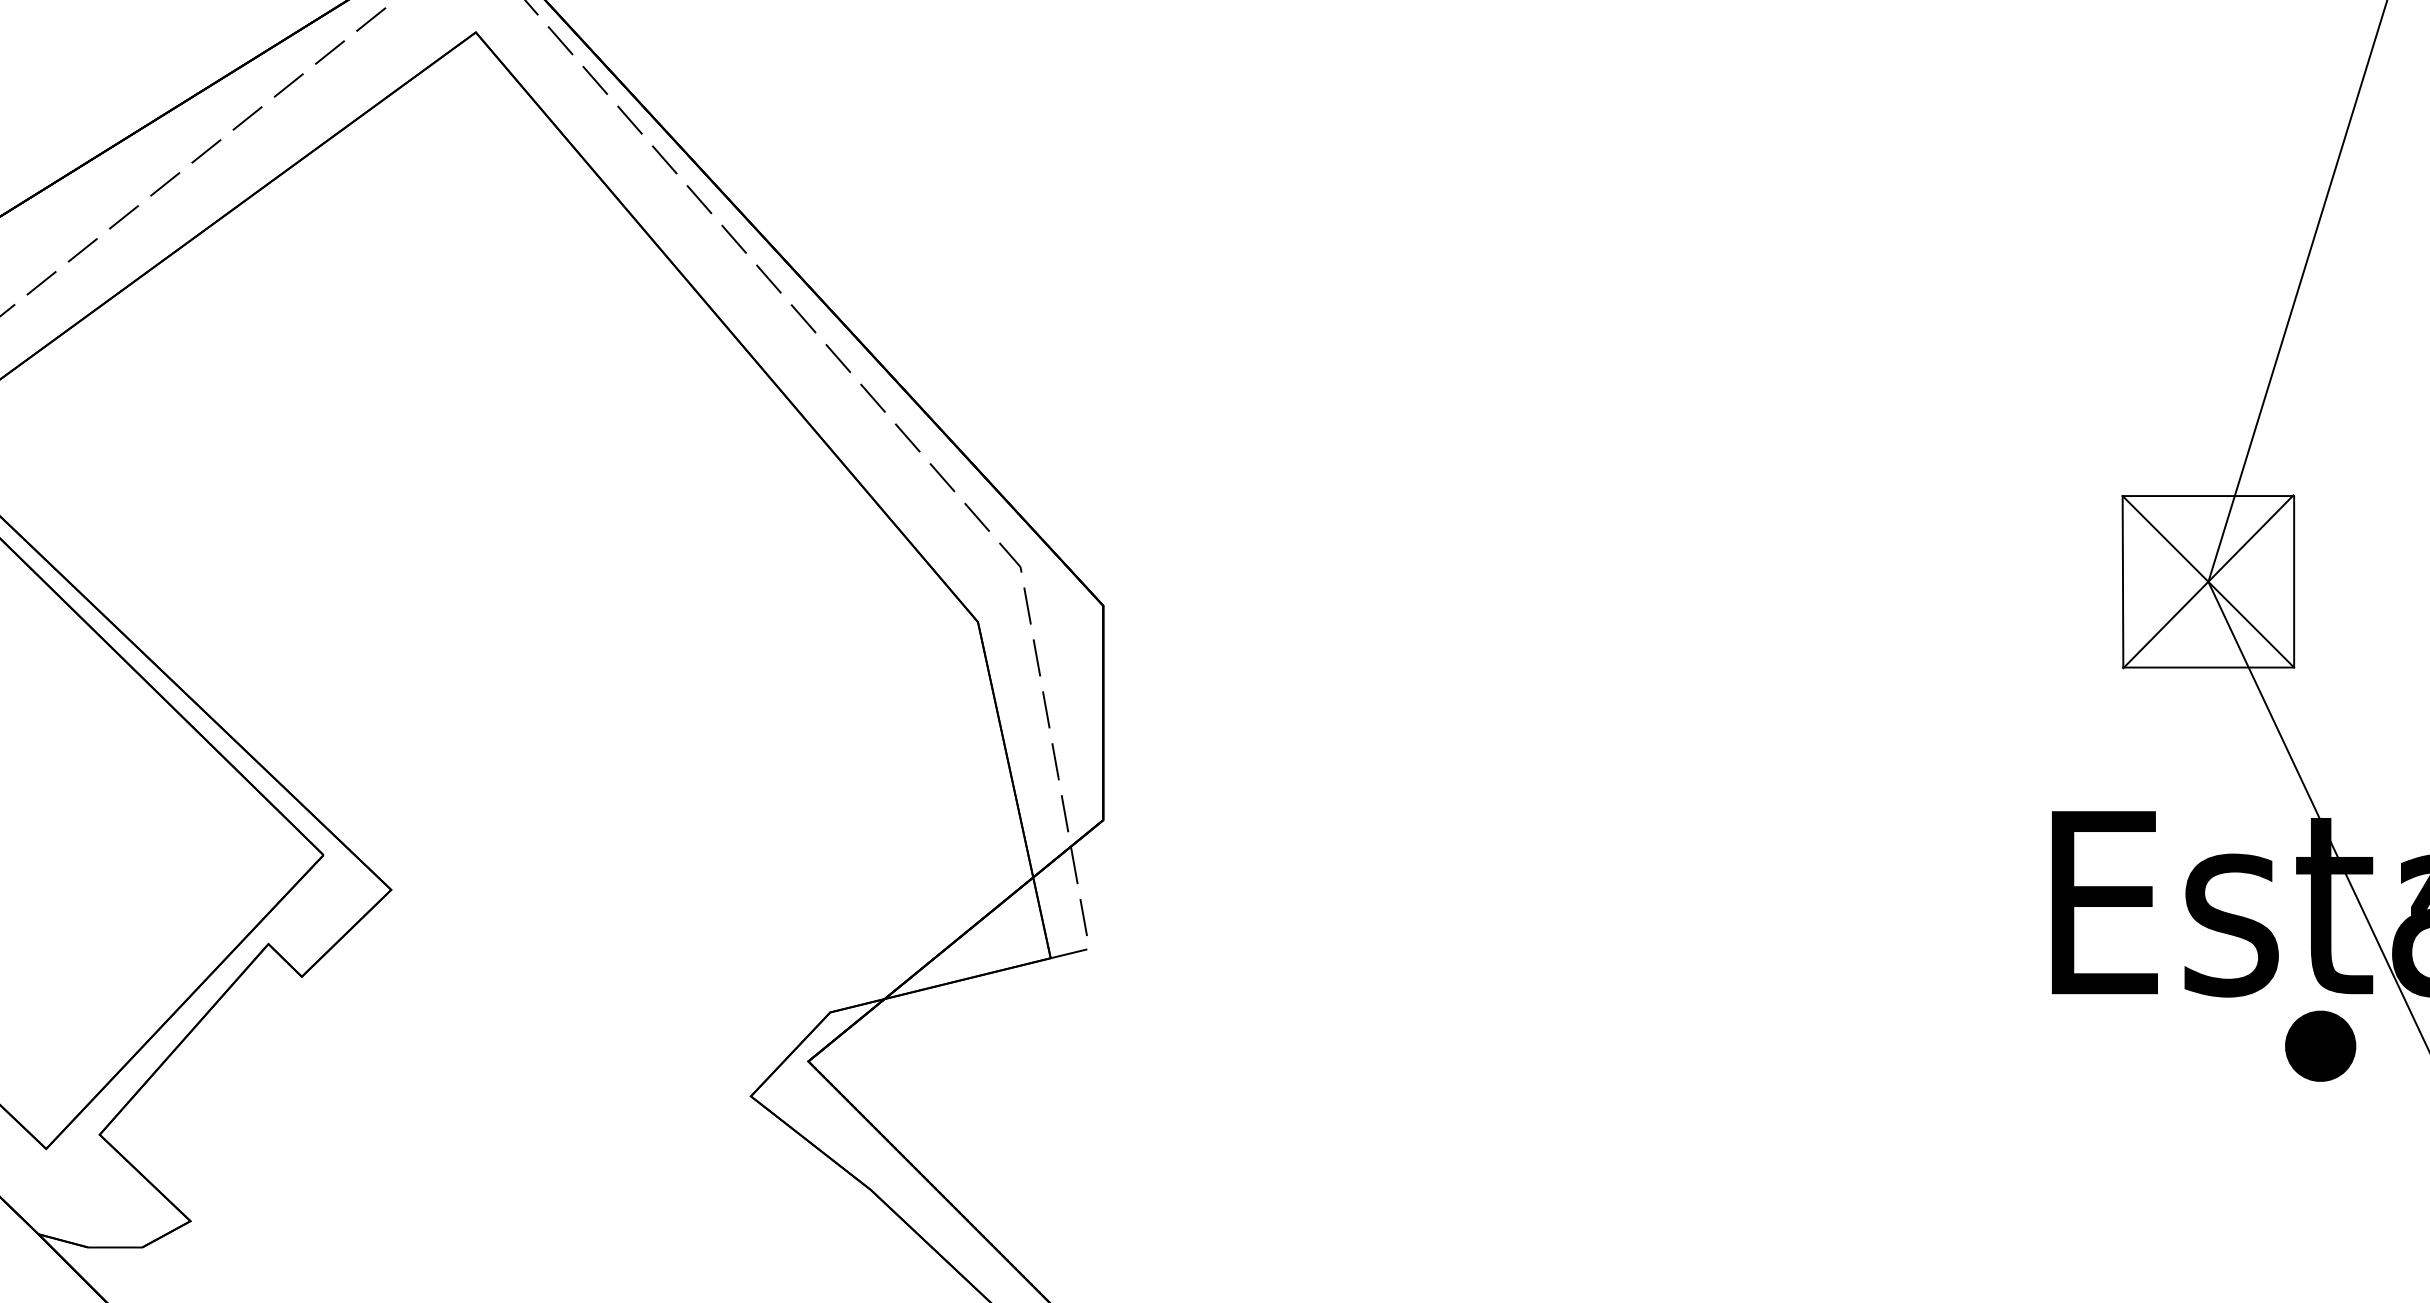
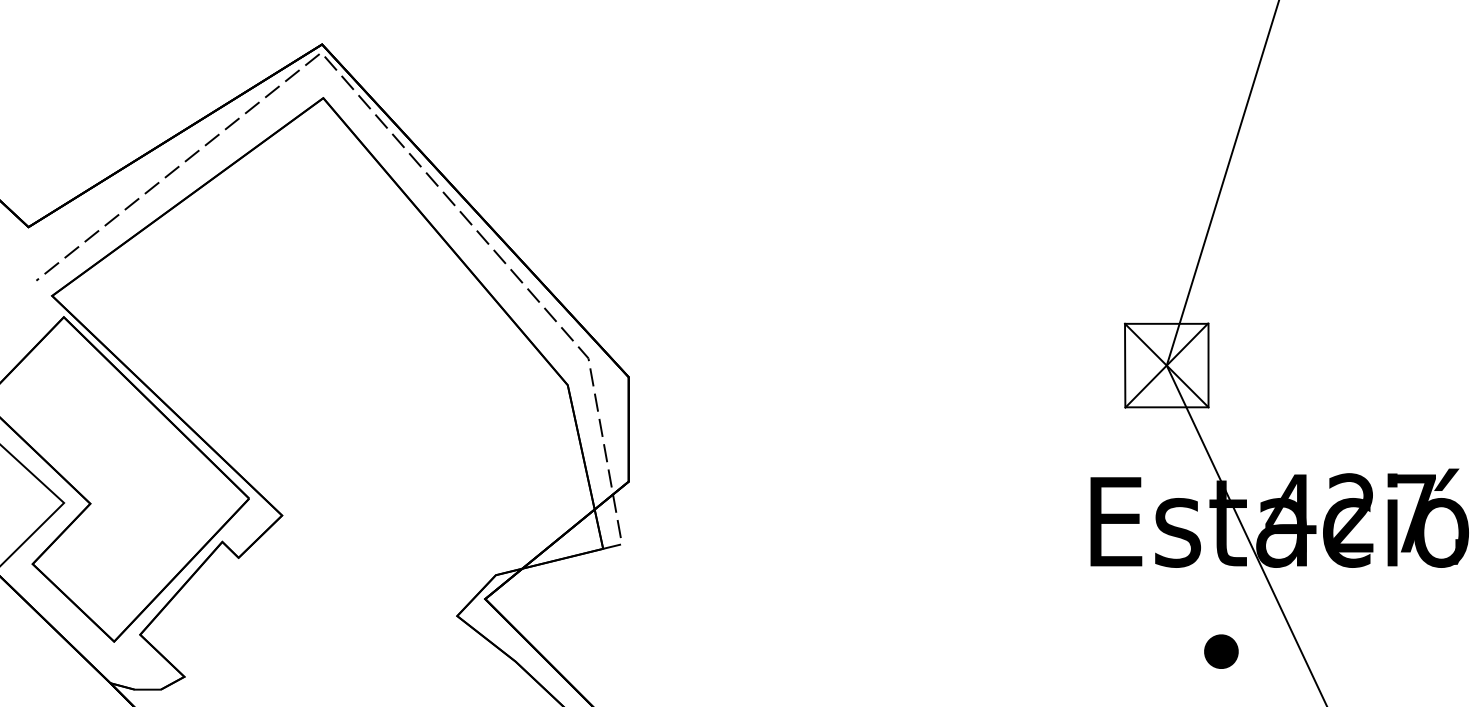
part: (2320, 1045) -> (1221, 651), moved

